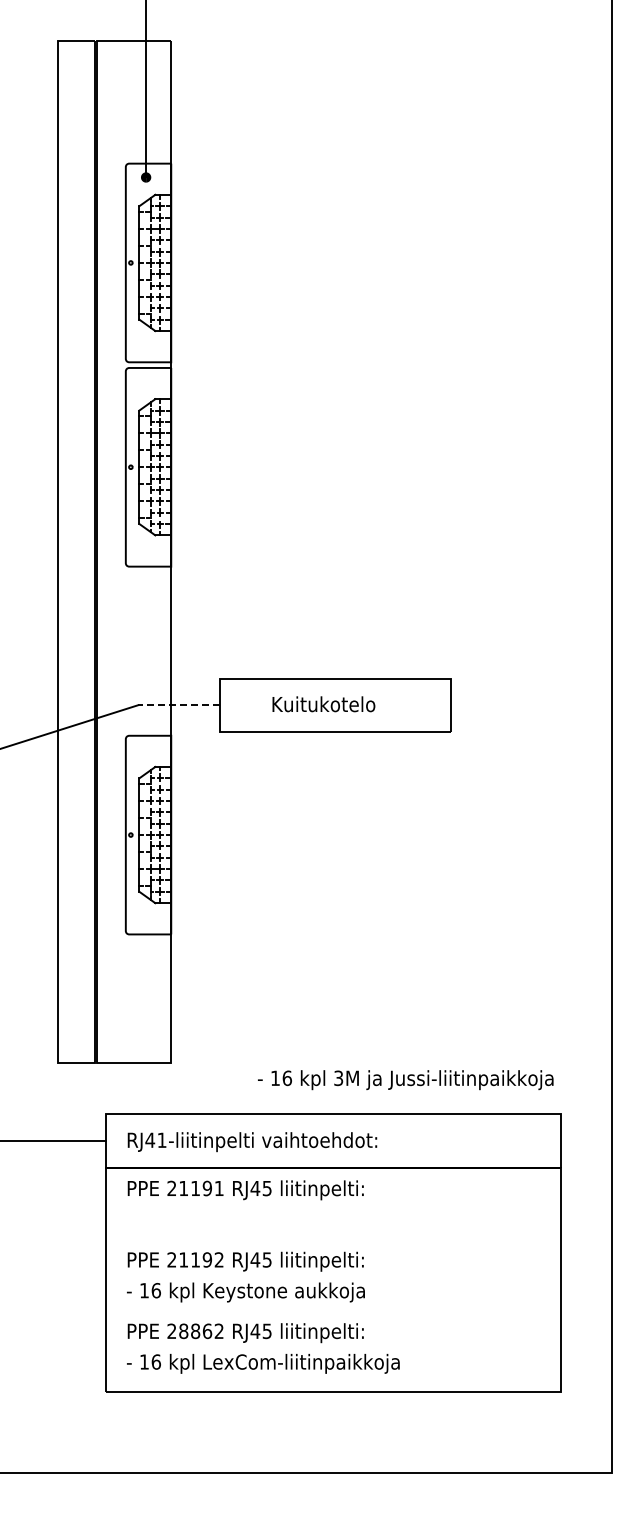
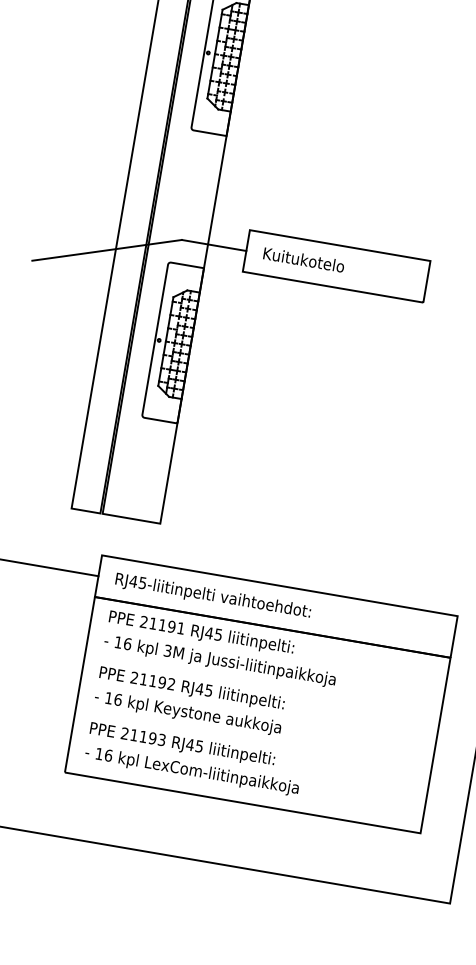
text: (323, 704) -> (303, 260), moved
line: (178, 705) -> (213, 245), dashed -> solid
text: (405, 1080) -> (219, 661), moved
text: (161, 1140) -> (142, 583), RJ41-liitinpelti -> RJ45-liitinpelti
text: (201, 1331) -> (148, 737), 28862 -> 21193

